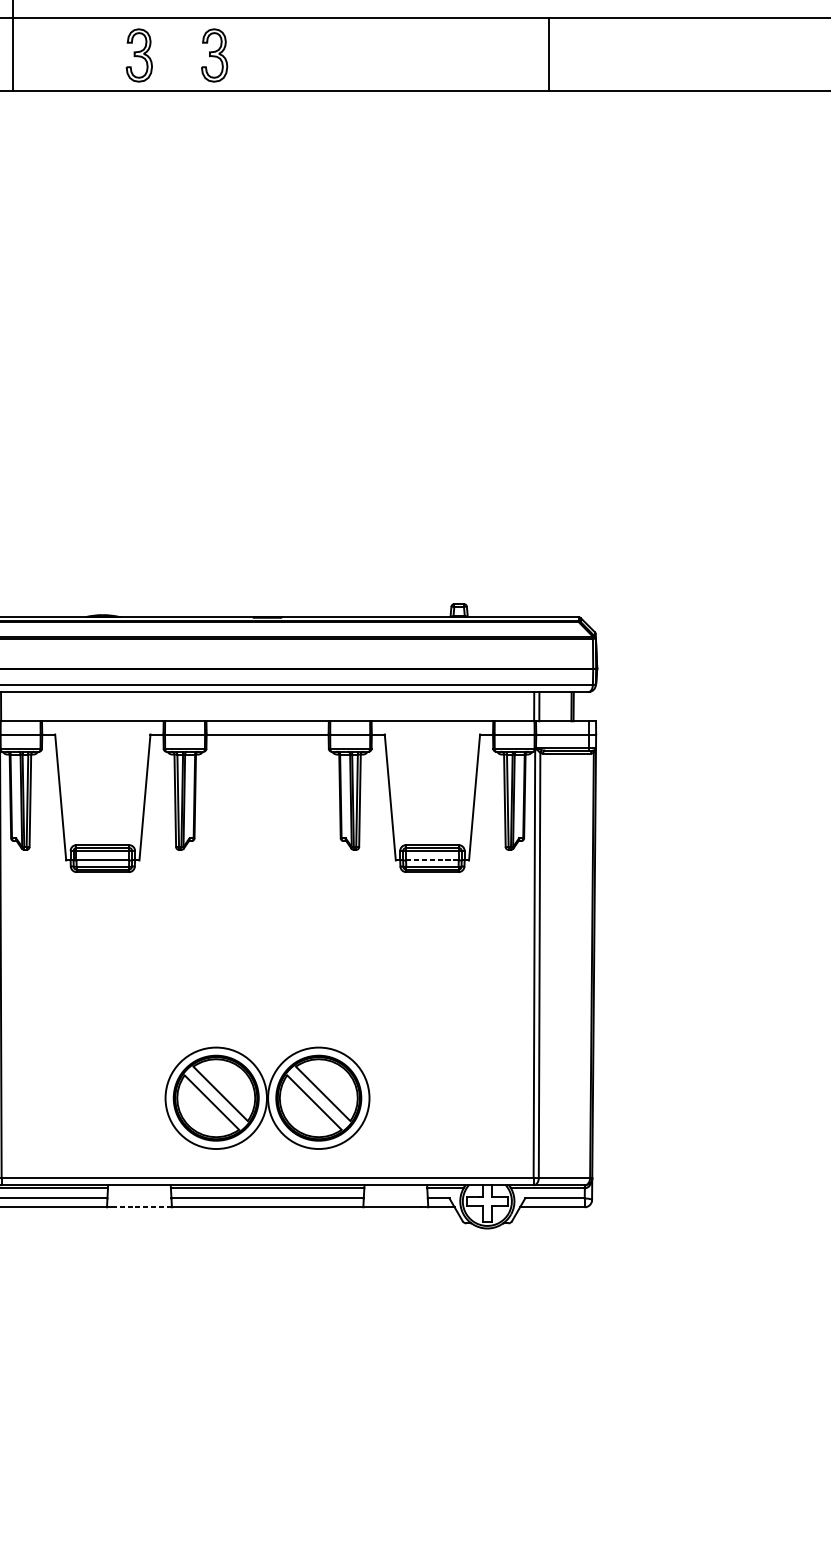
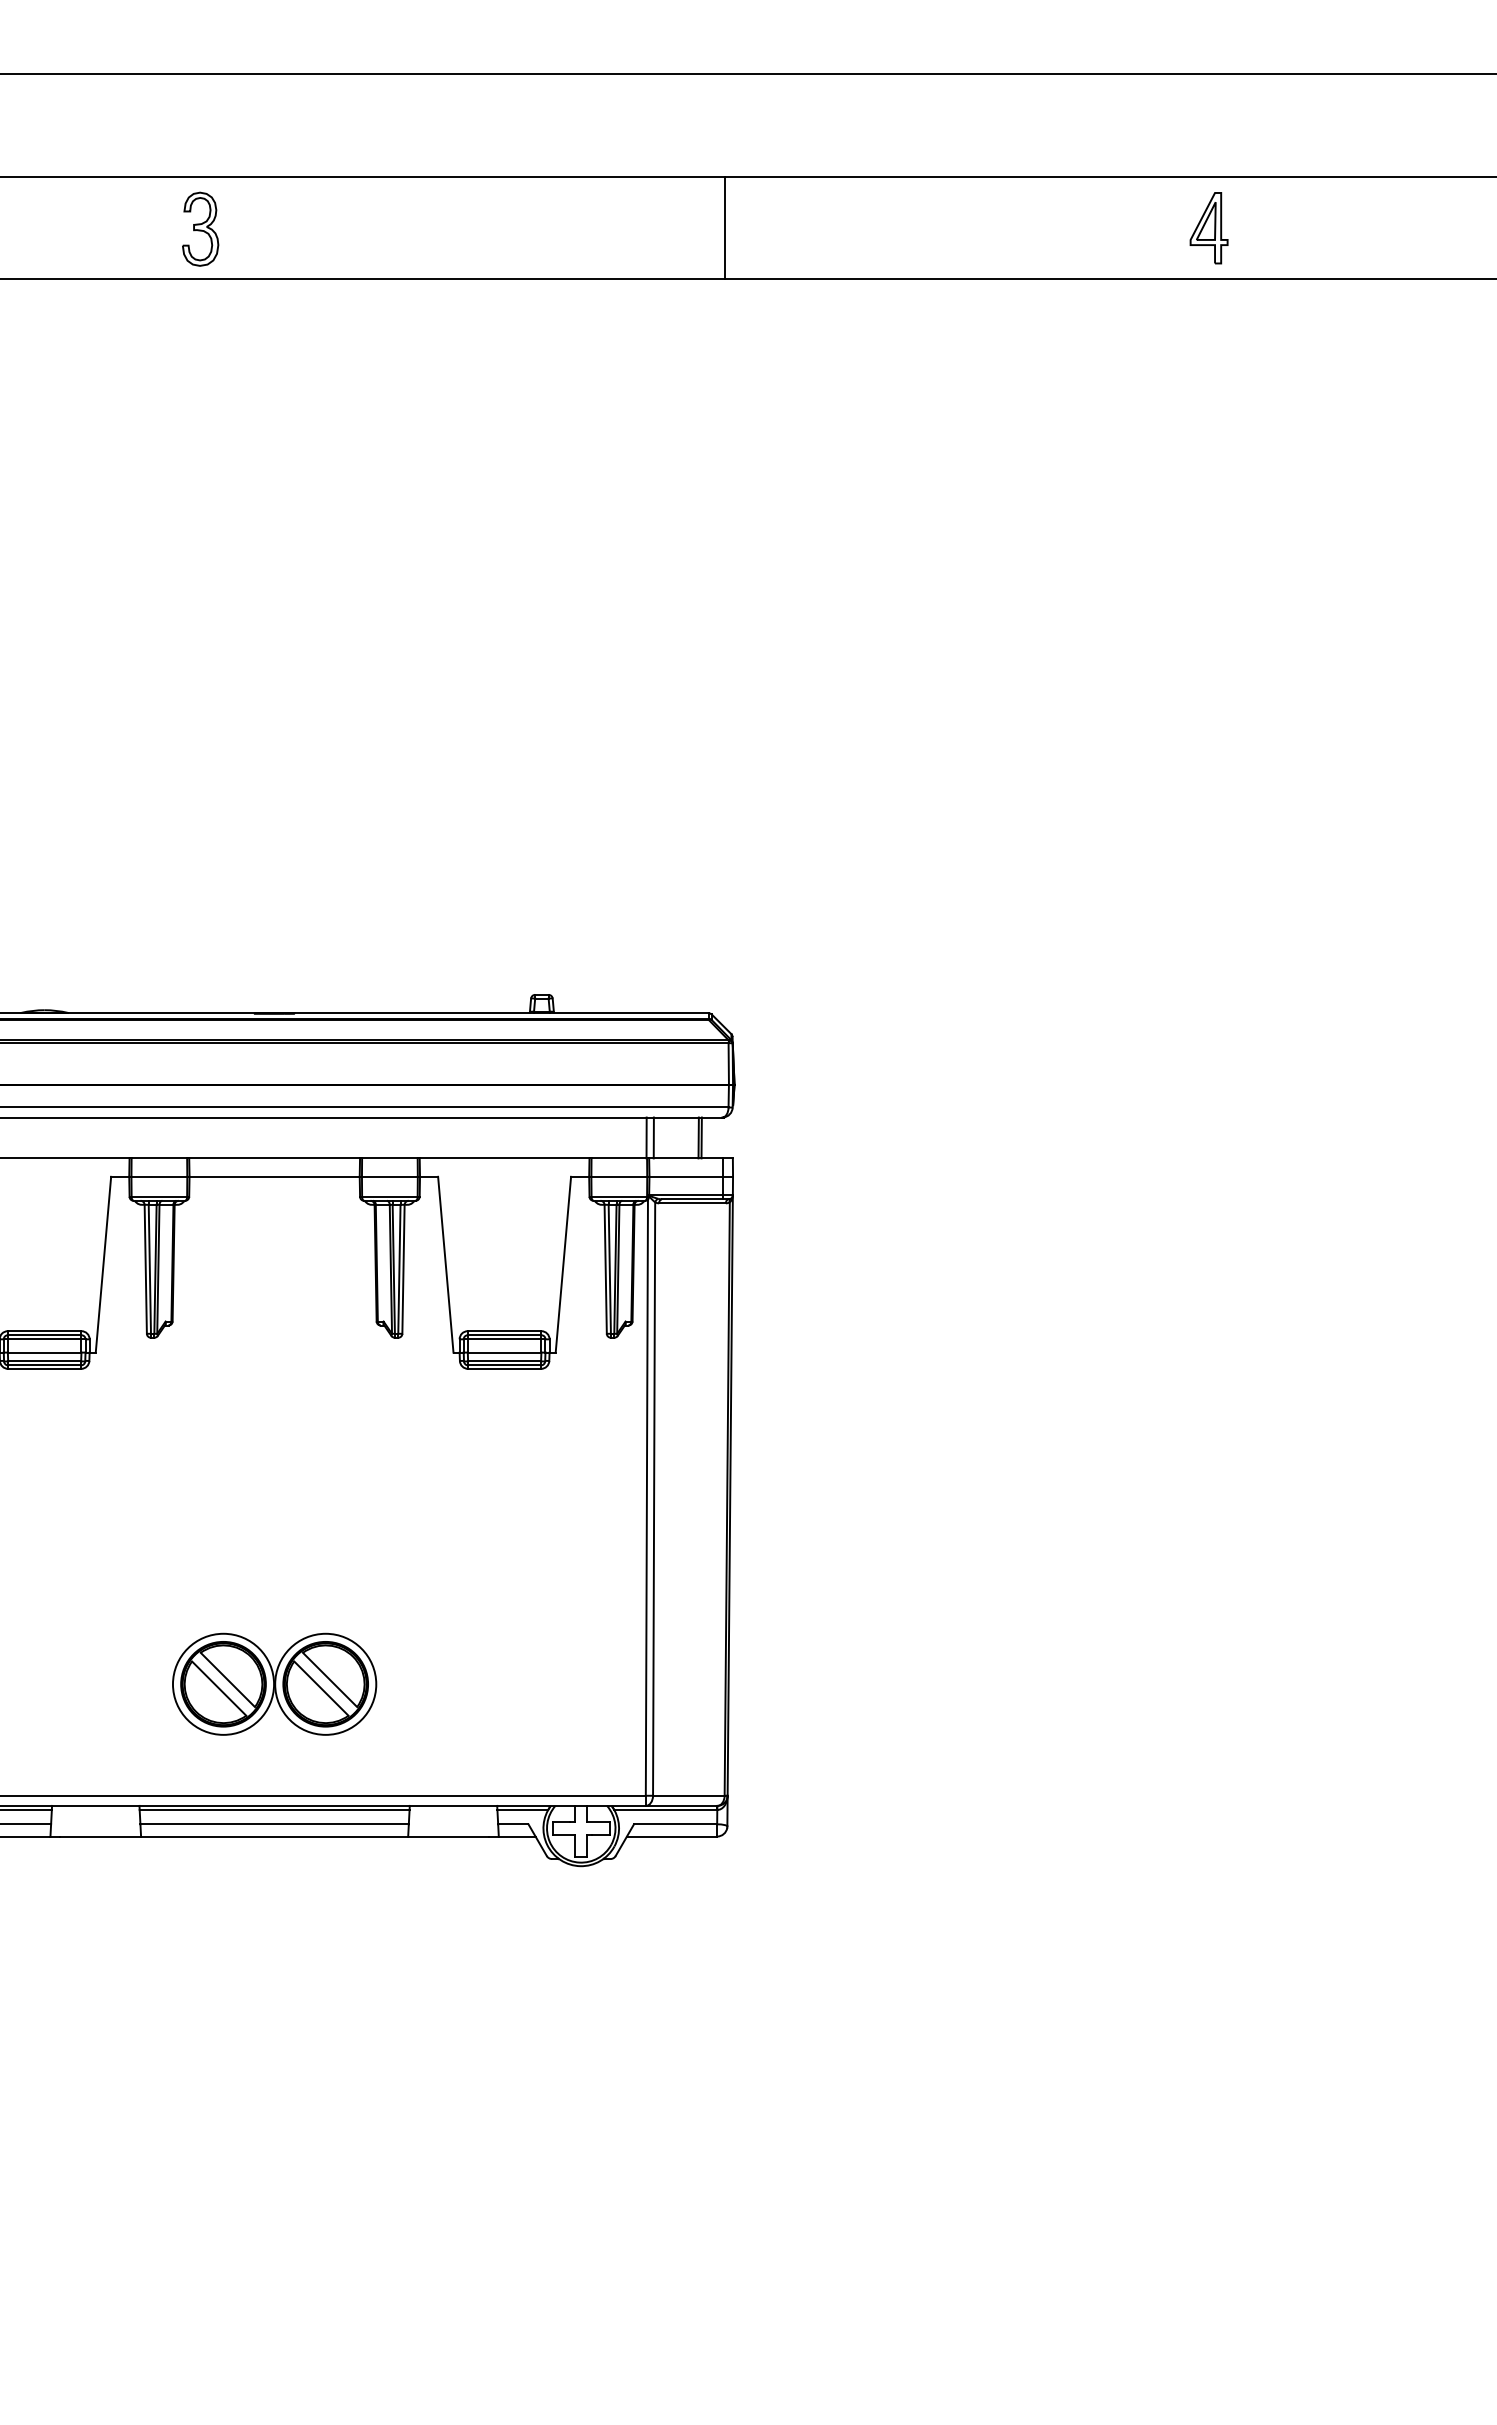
part: (139, 54) -> (95, 228), removed
line: (549, 54) -> (724, 227), moved
line: (432, 860) -> (504, 1352), dashed -> solid
part: (267, 1097) -> (274, 1683), size x0.71
line: (142, 1207) -> (100, 1836), dashed -> solid

